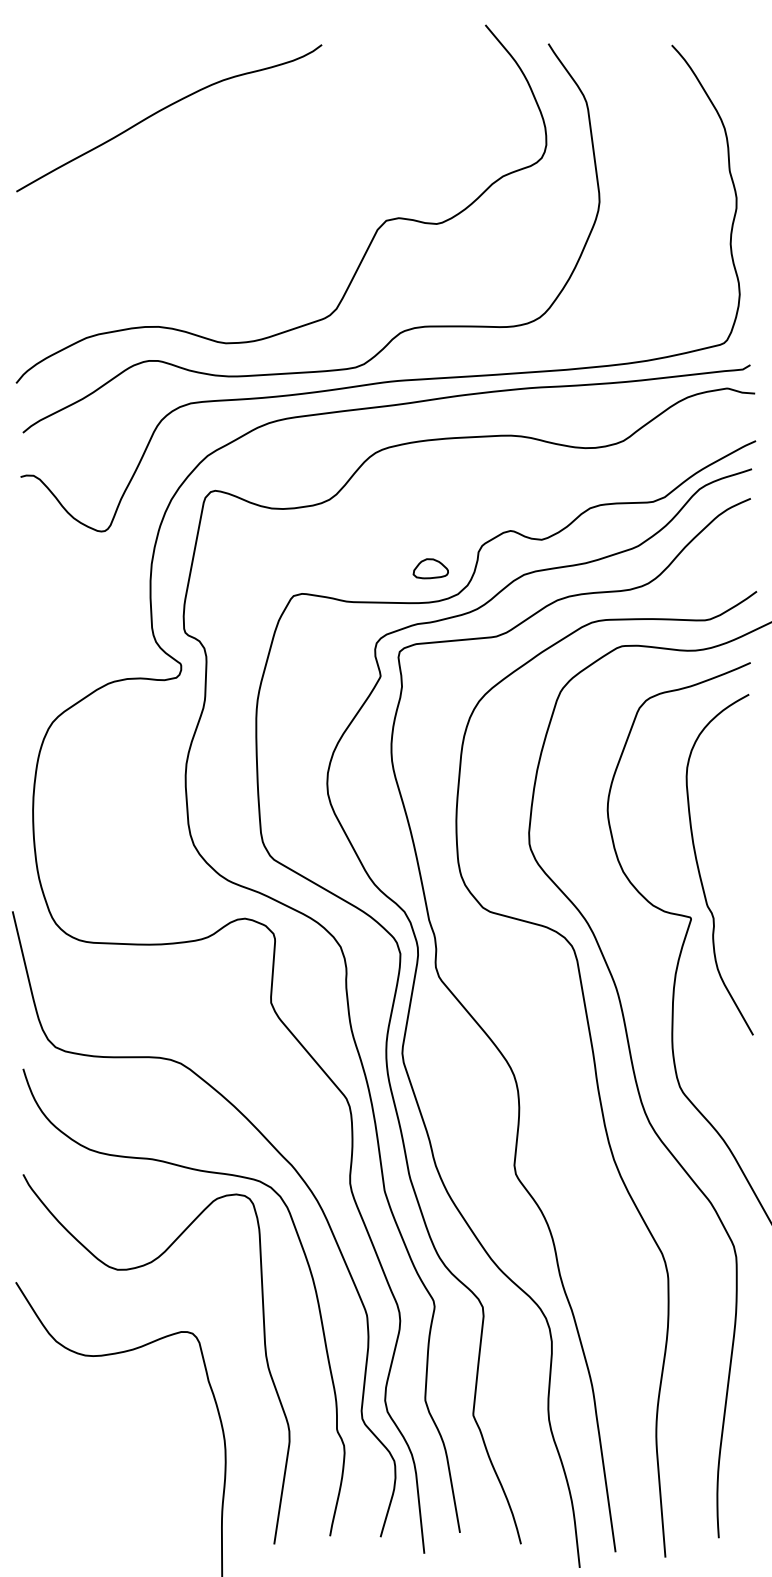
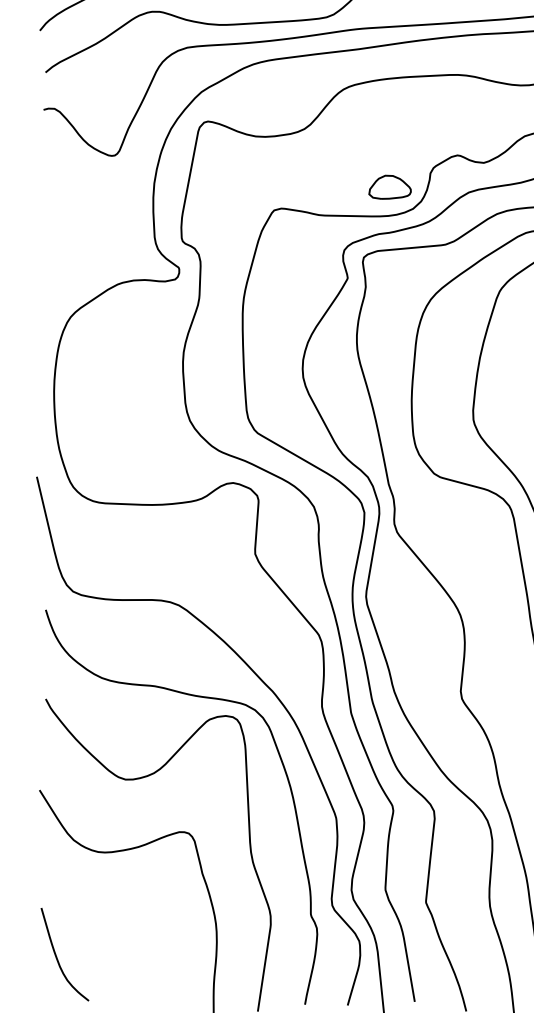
part: (430, 568) -> (389, 187), size x1.43
curve: (36, 1478) -> (56, 955), added

